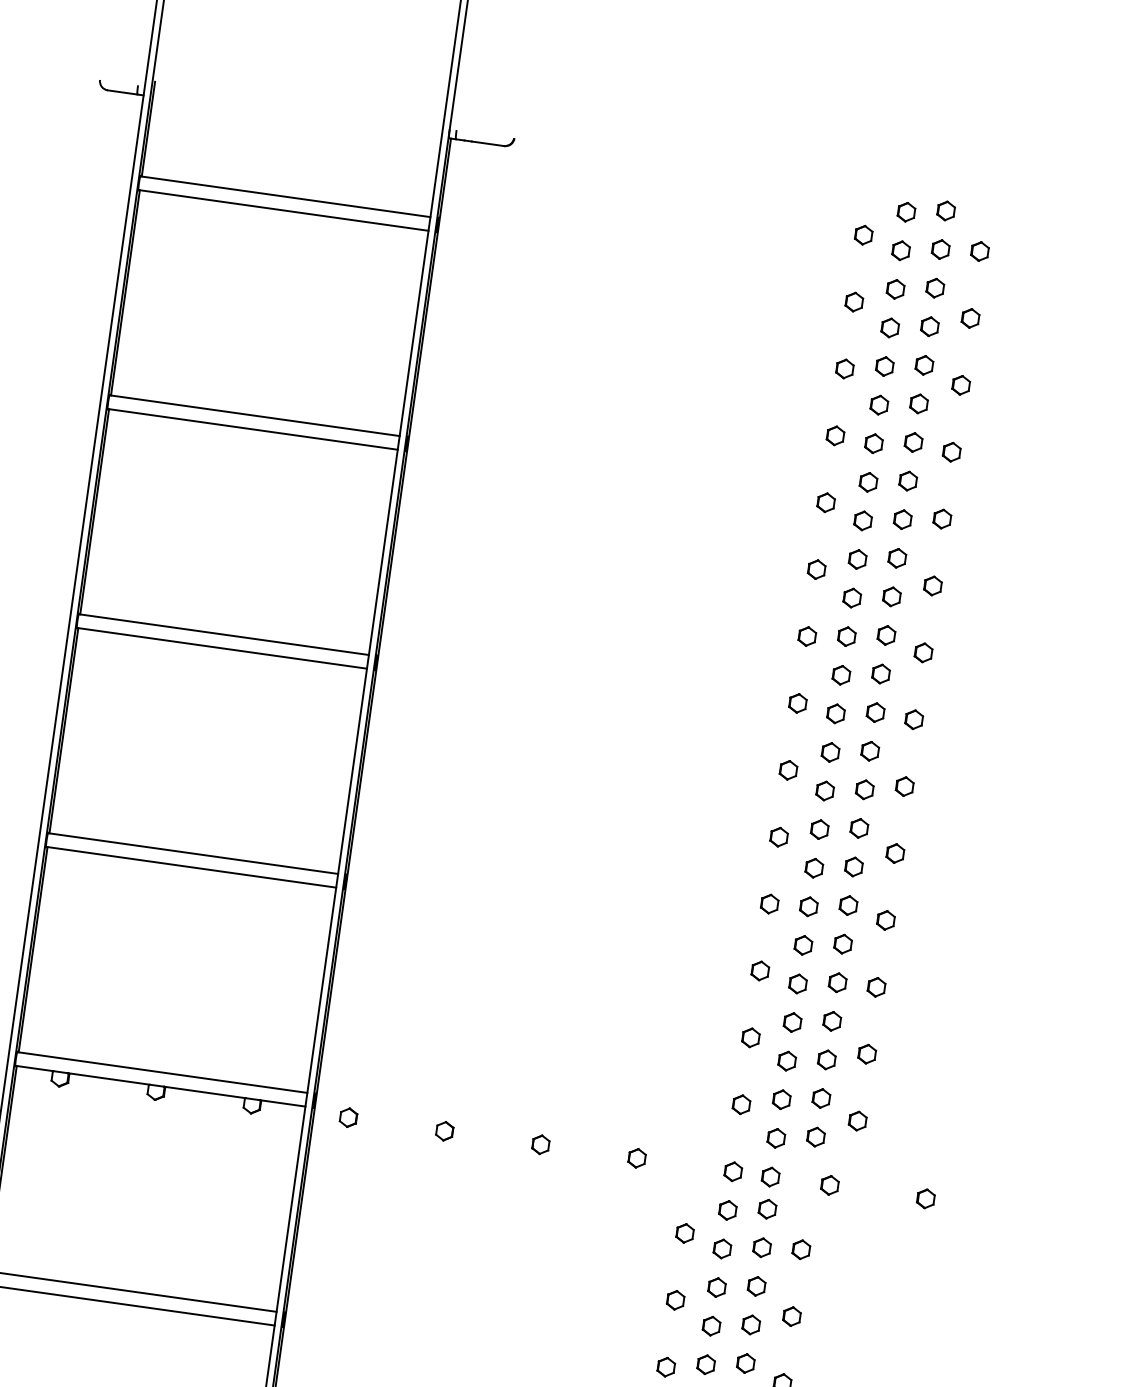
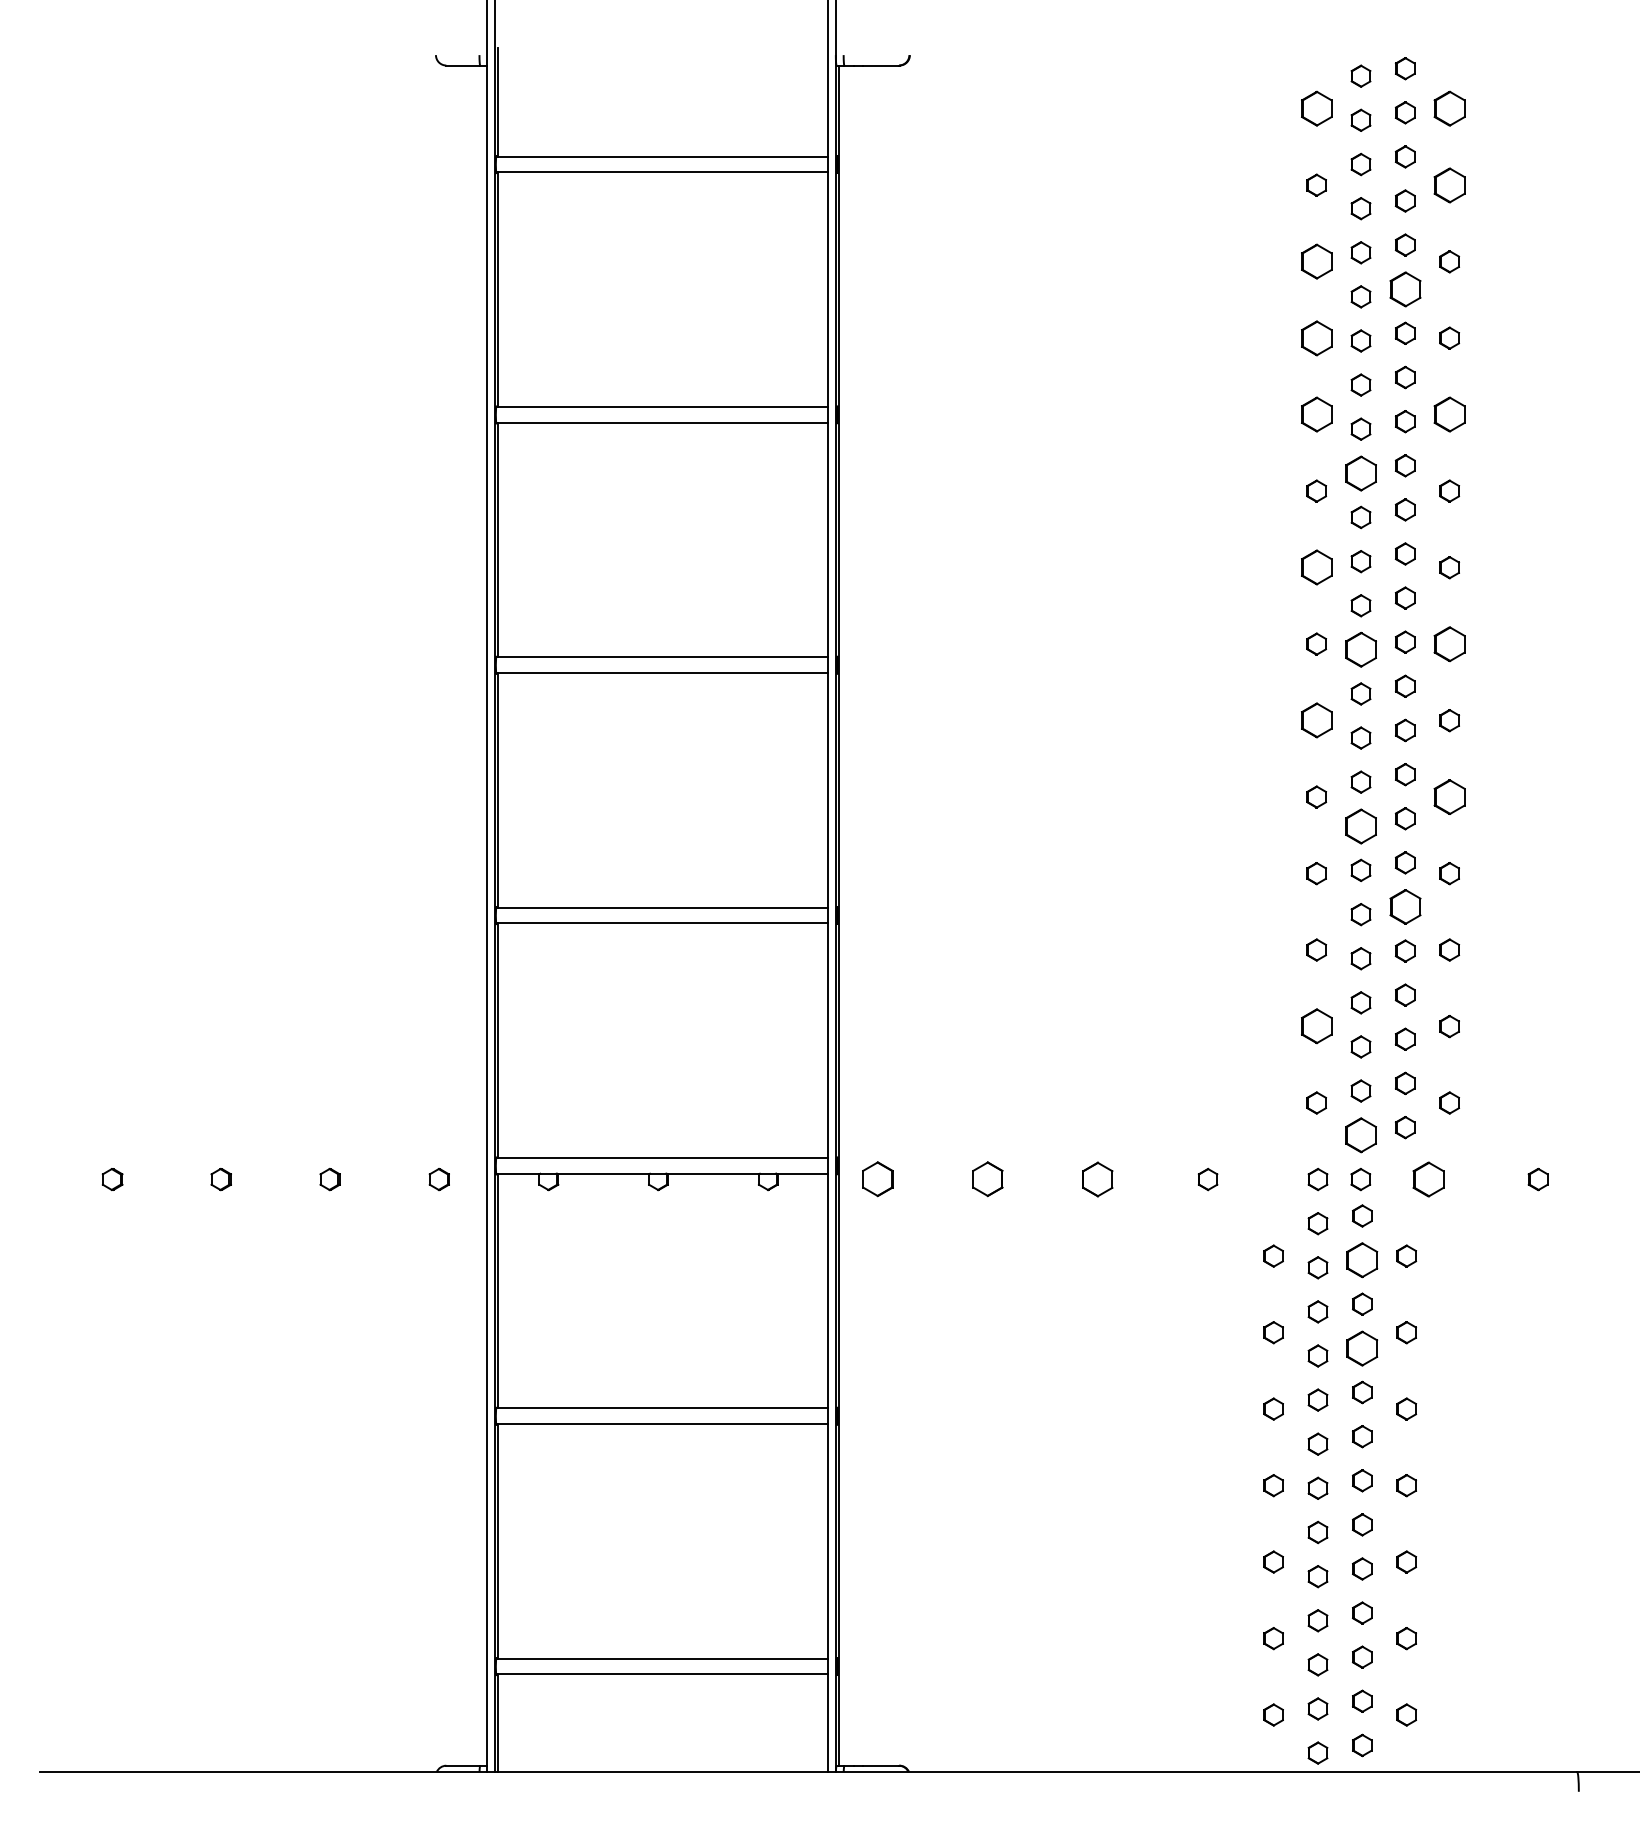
part: (863, 234) -> (1316, 108), size x1.6
part: (979, 251) -> (1449, 108), size x1.6
part: (970, 317) -> (1449, 184), size x1.6
part: (844, 368) -> (1316, 261), size x1.6
part: (918, 403) -> (1404, 288), size x1.6
part: (835, 435) -> (1316, 337), size x1.6
part: (825, 502) -> (1316, 414), size x1.6
part: (942, 518) -> (1449, 414), size x1.6
part: (857, 558) -> (1360, 472), size x1.6
part: (807, 636) -> (1316, 567), size x1.6
part: (835, 713) -> (1360, 649), size x1.6
part: (914, 719) -> (1449, 643), size x1.6
part: (788, 770) -> (1316, 720), size x1.6
part: (895, 852) -> (1449, 796), size x1.6
part: (813, 867) -> (1360, 825), size x1.6
part: (842, 943) -> (1404, 906), size x1.6
part: (750, 1037) -> (1316, 1026), size x1.6
part: (348, 1117) -> (878, 1179), size x1.6
part: (445, 1131) -> (988, 1179), size x1.6
part: (775, 1137) -> (1360, 1134), size x1.6
part: (541, 1144) -> (1098, 1179), size x1.6
part: (829, 1185) -> (1428, 1179), size x1.6
part: (762, 1247) -> (1362, 1259), size x1.6
part: (751, 1324) -> (1362, 1347), size x1.6

